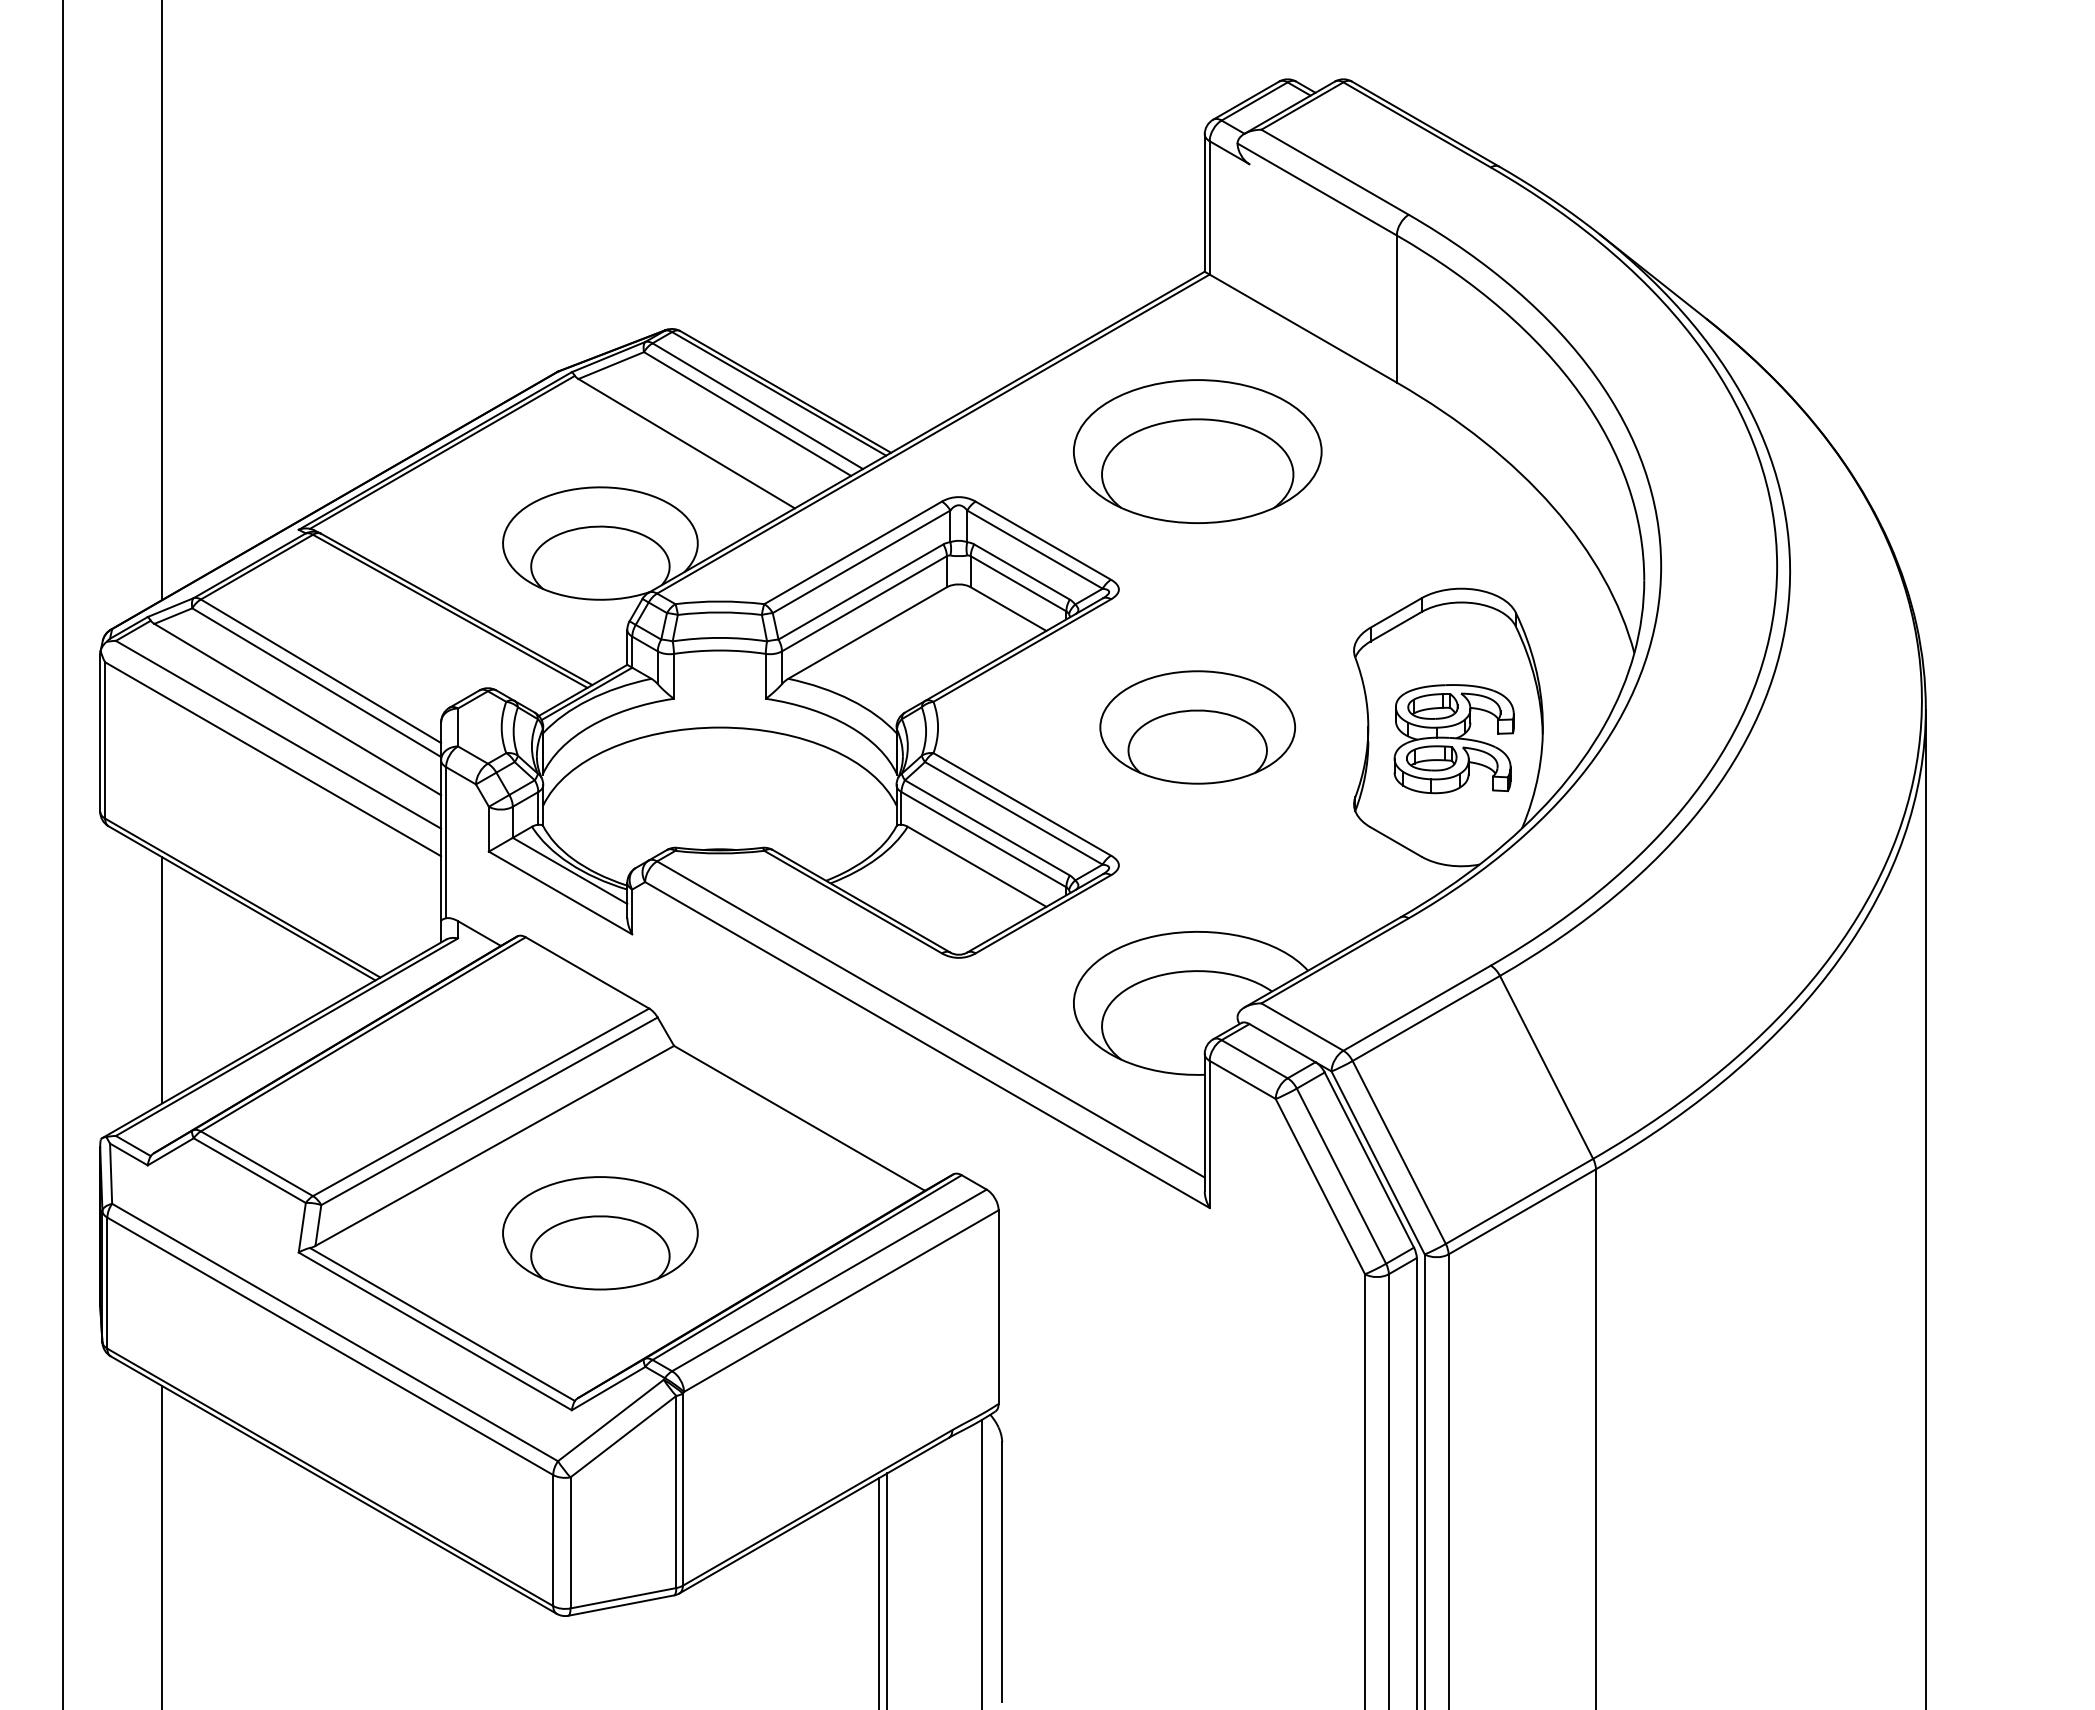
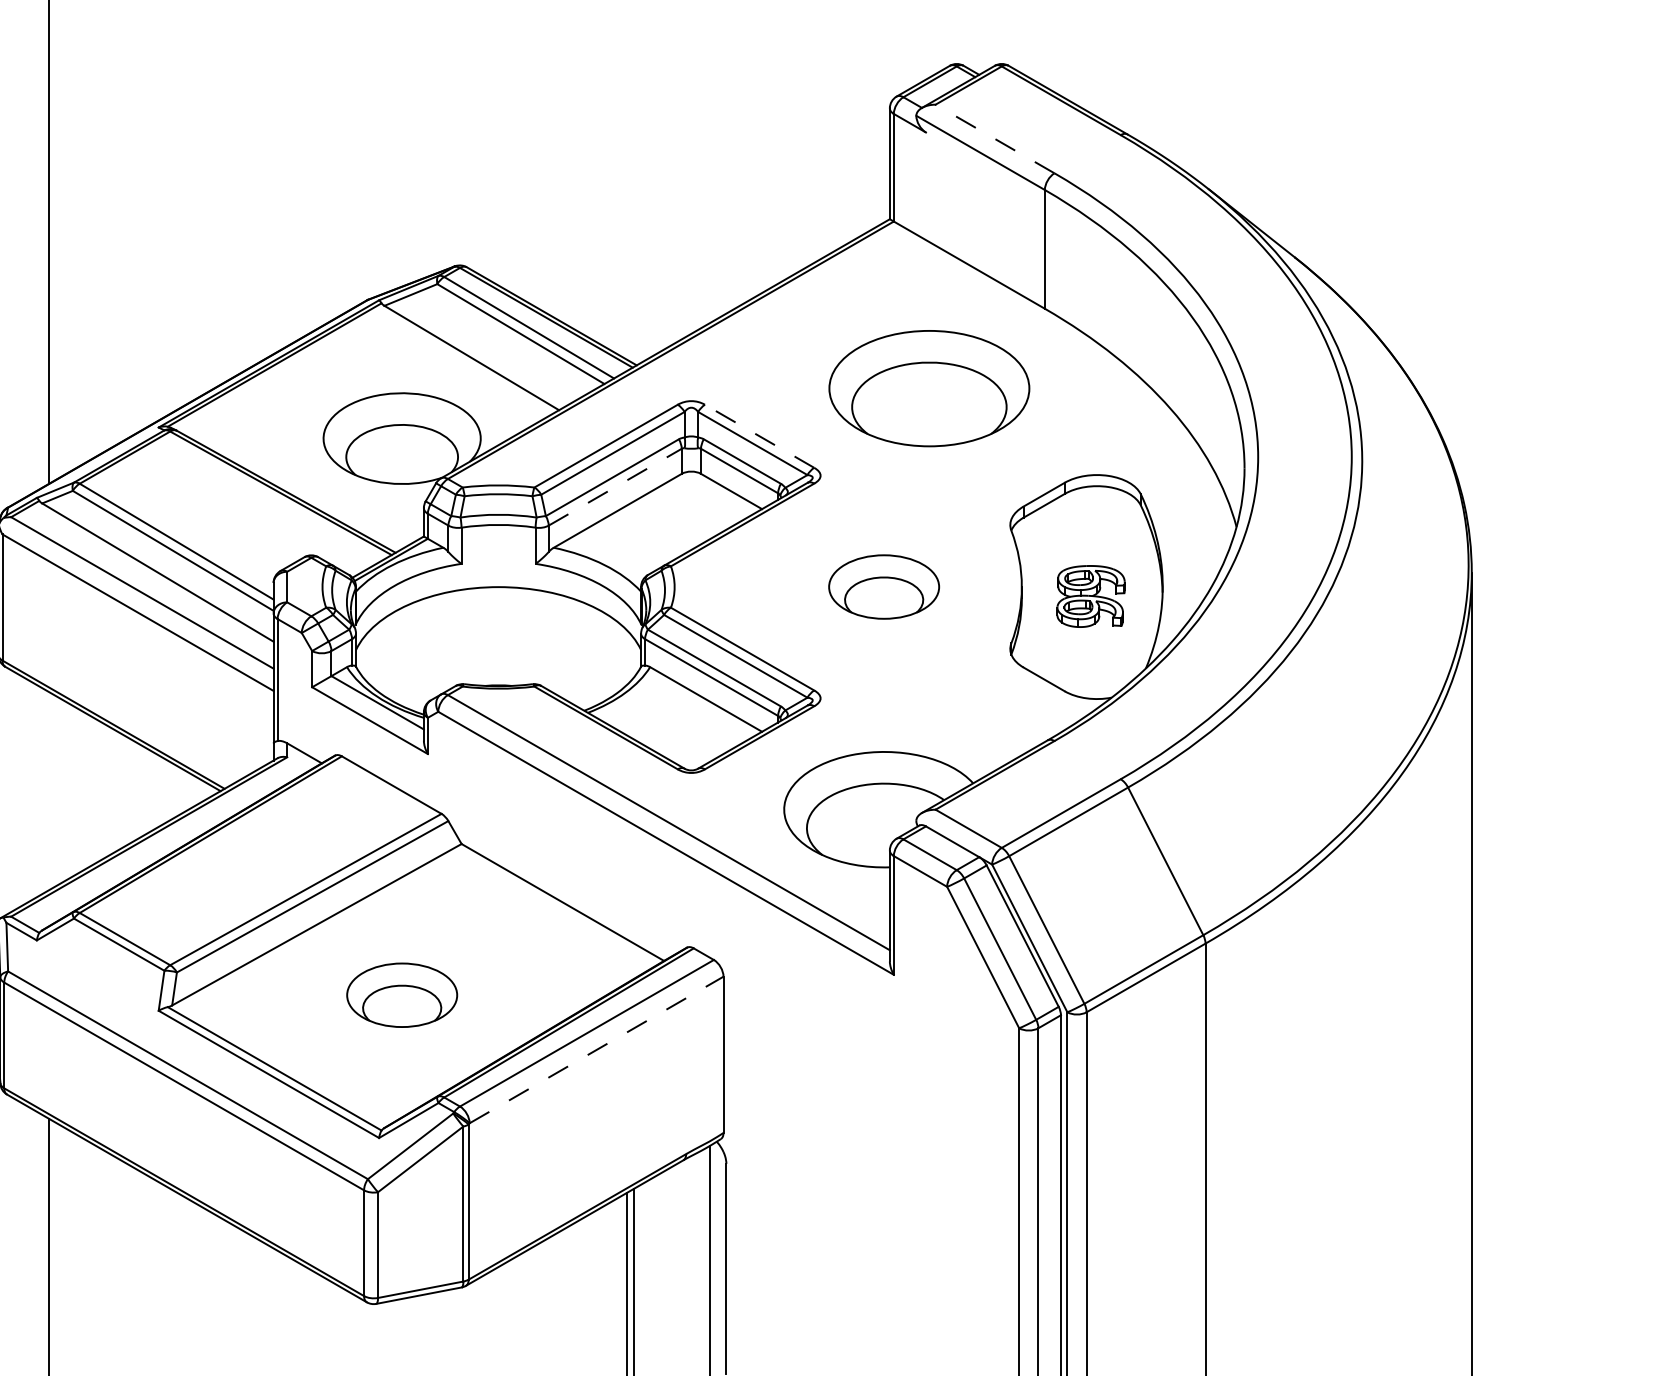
line: (1334, 172) -> (994, 139), solid -> dashed
part: (1197, 451) -> (929, 388), moved
line: (1042, 540) -> (758, 436), solid -> dashed
line: (864, 603) -> (615, 486), solid -> dashed
part: (1197, 727) -> (884, 587), size x0.7
part: (1453, 739) -> (1090, 596), size x0.7
line: (162, 980) -> (48, 791), removed
part: (600, 1233) -> (402, 995), size x0.7
line: (841, 1301) -> (596, 1050), solid -> dashed

